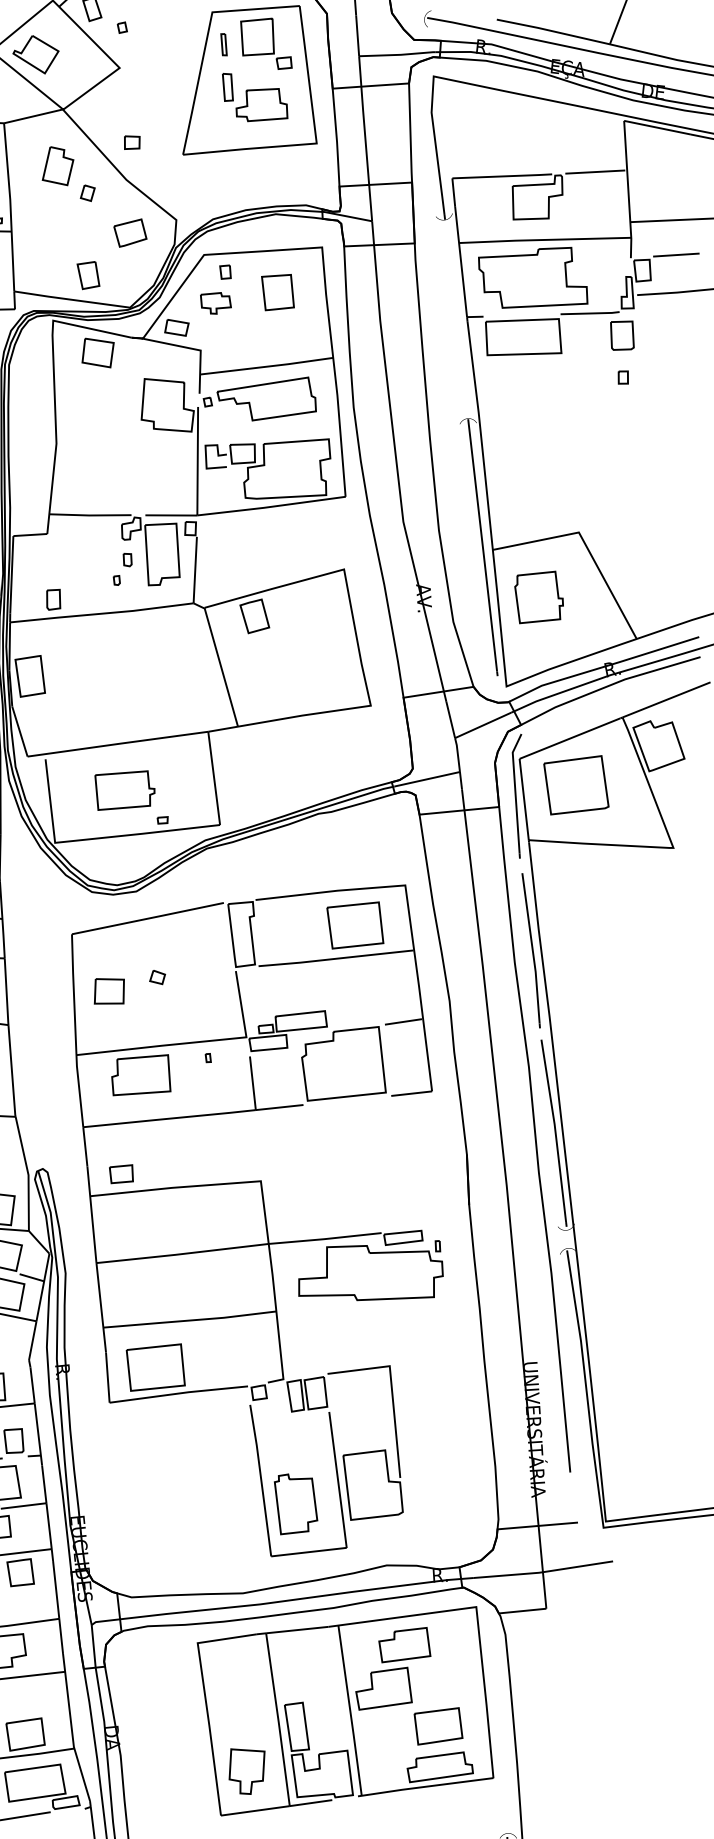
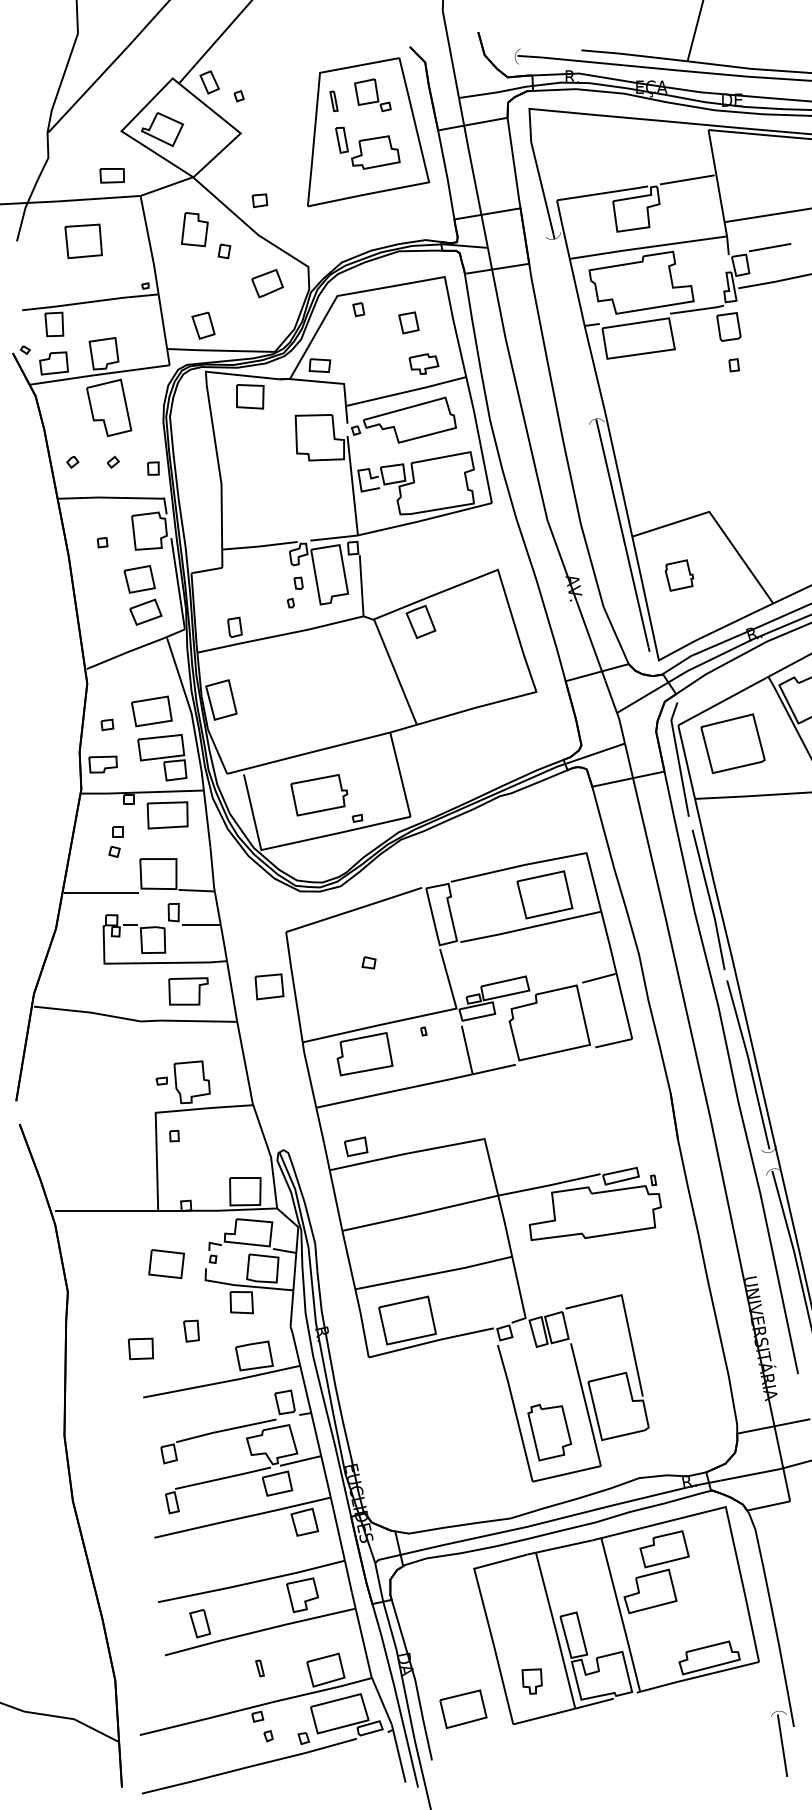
part: (266, 41) -> (372, 94), size x0.7
part: (88, 275) -> (203, 325), moved
part: (277, 292) -> (408, 322), size x0.6
part: (215, 302) -> (423, 363), moved
part: (539, 597) -> (679, 575), size x0.6
part: (109, 991) -> (269, 986), moved
part: (438, 1726) -> (463, 1709), moved
part: (246, 1771) -> (532, 1681), size x0.6

